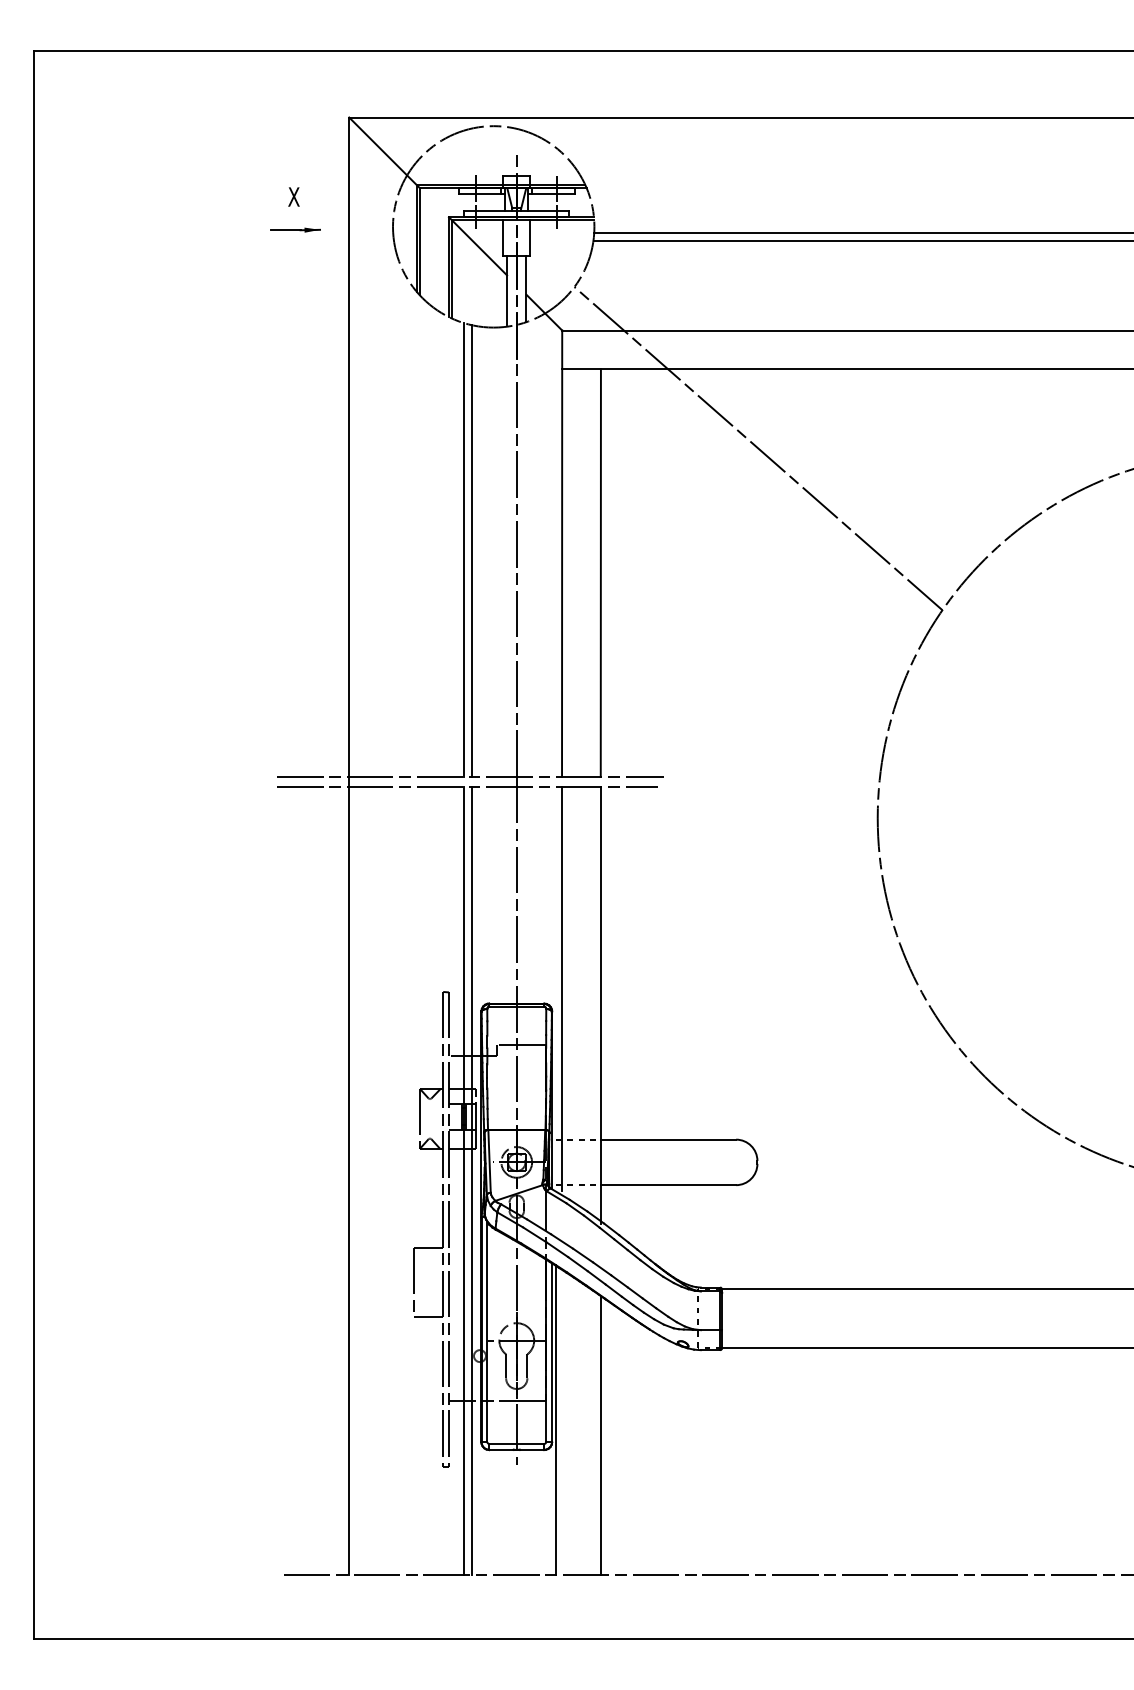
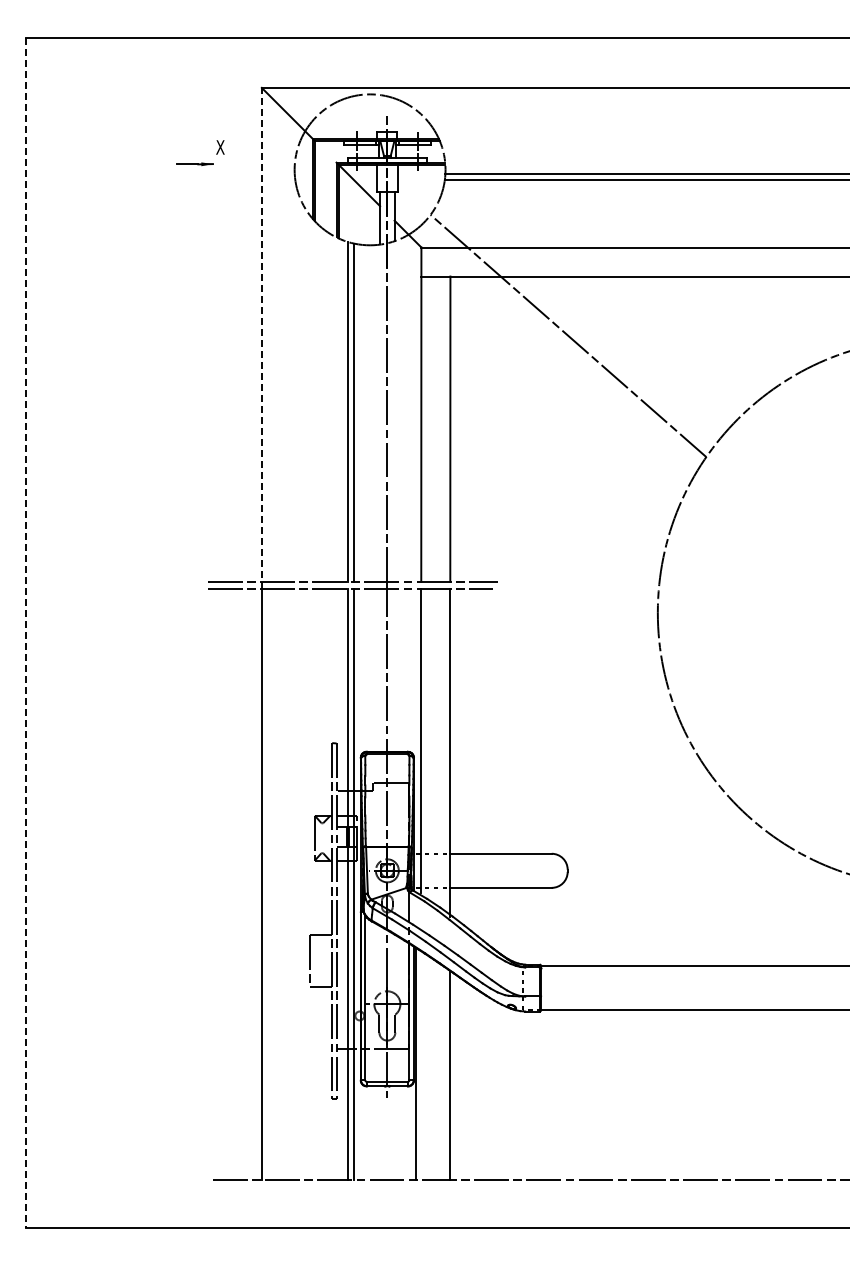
part: (295, 229) -> (194, 163), moved
line: (348, 451) -> (261, 338), solid -> dashed
line: (33, 845) -> (25, 633), solid -> dashed

